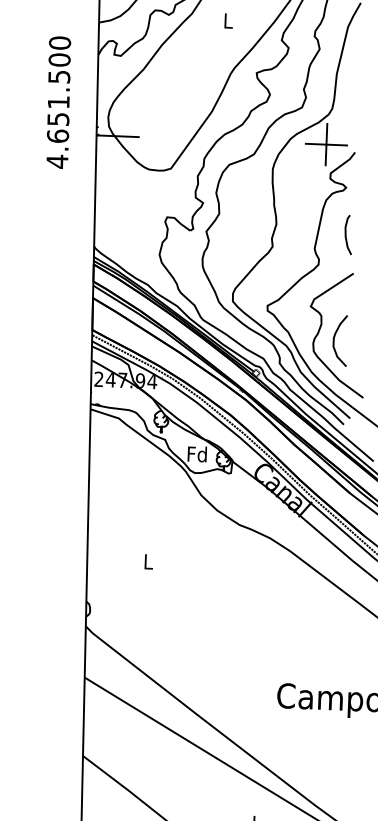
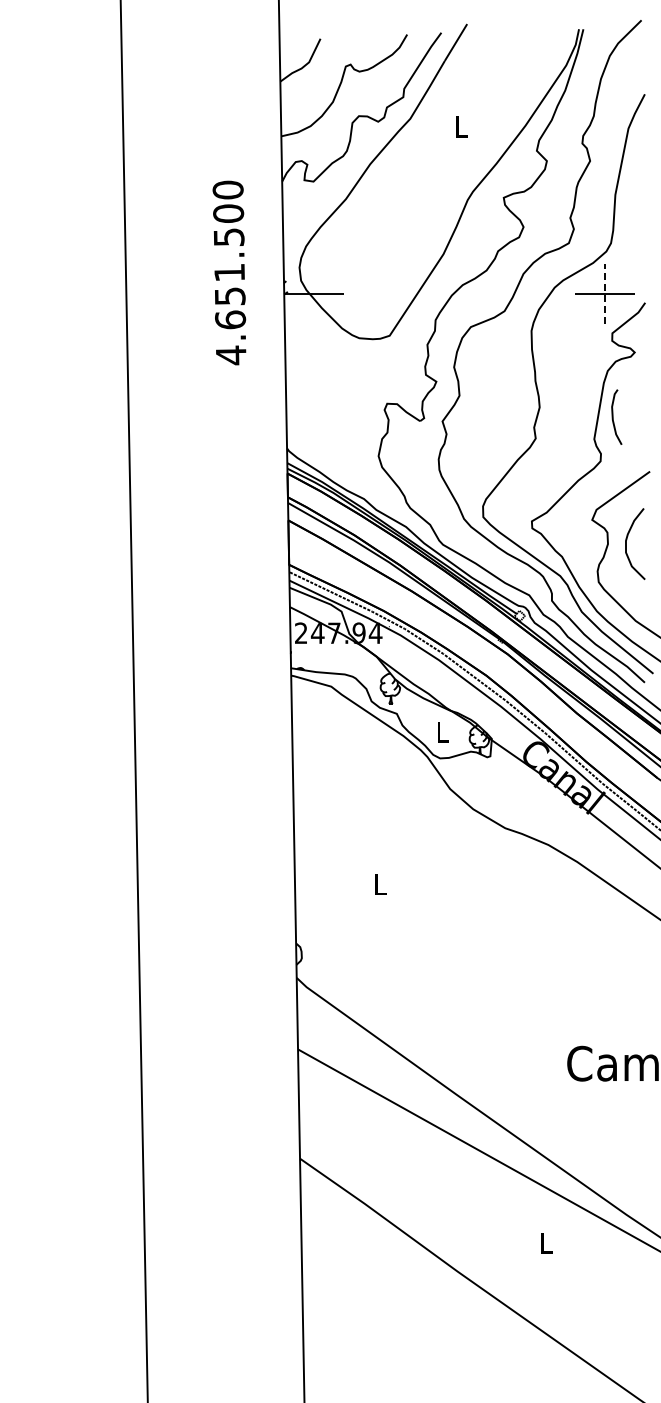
text: (58, 102) -> (229, 272), moved
line: (326, 144) -> (604, 293), solid -> dashed
curve: (346, 234) -> (613, 416), moved
curve: (334, 337) -> (627, 539), moved
text: (197, 453) -> (442, 731), Fd -> L

